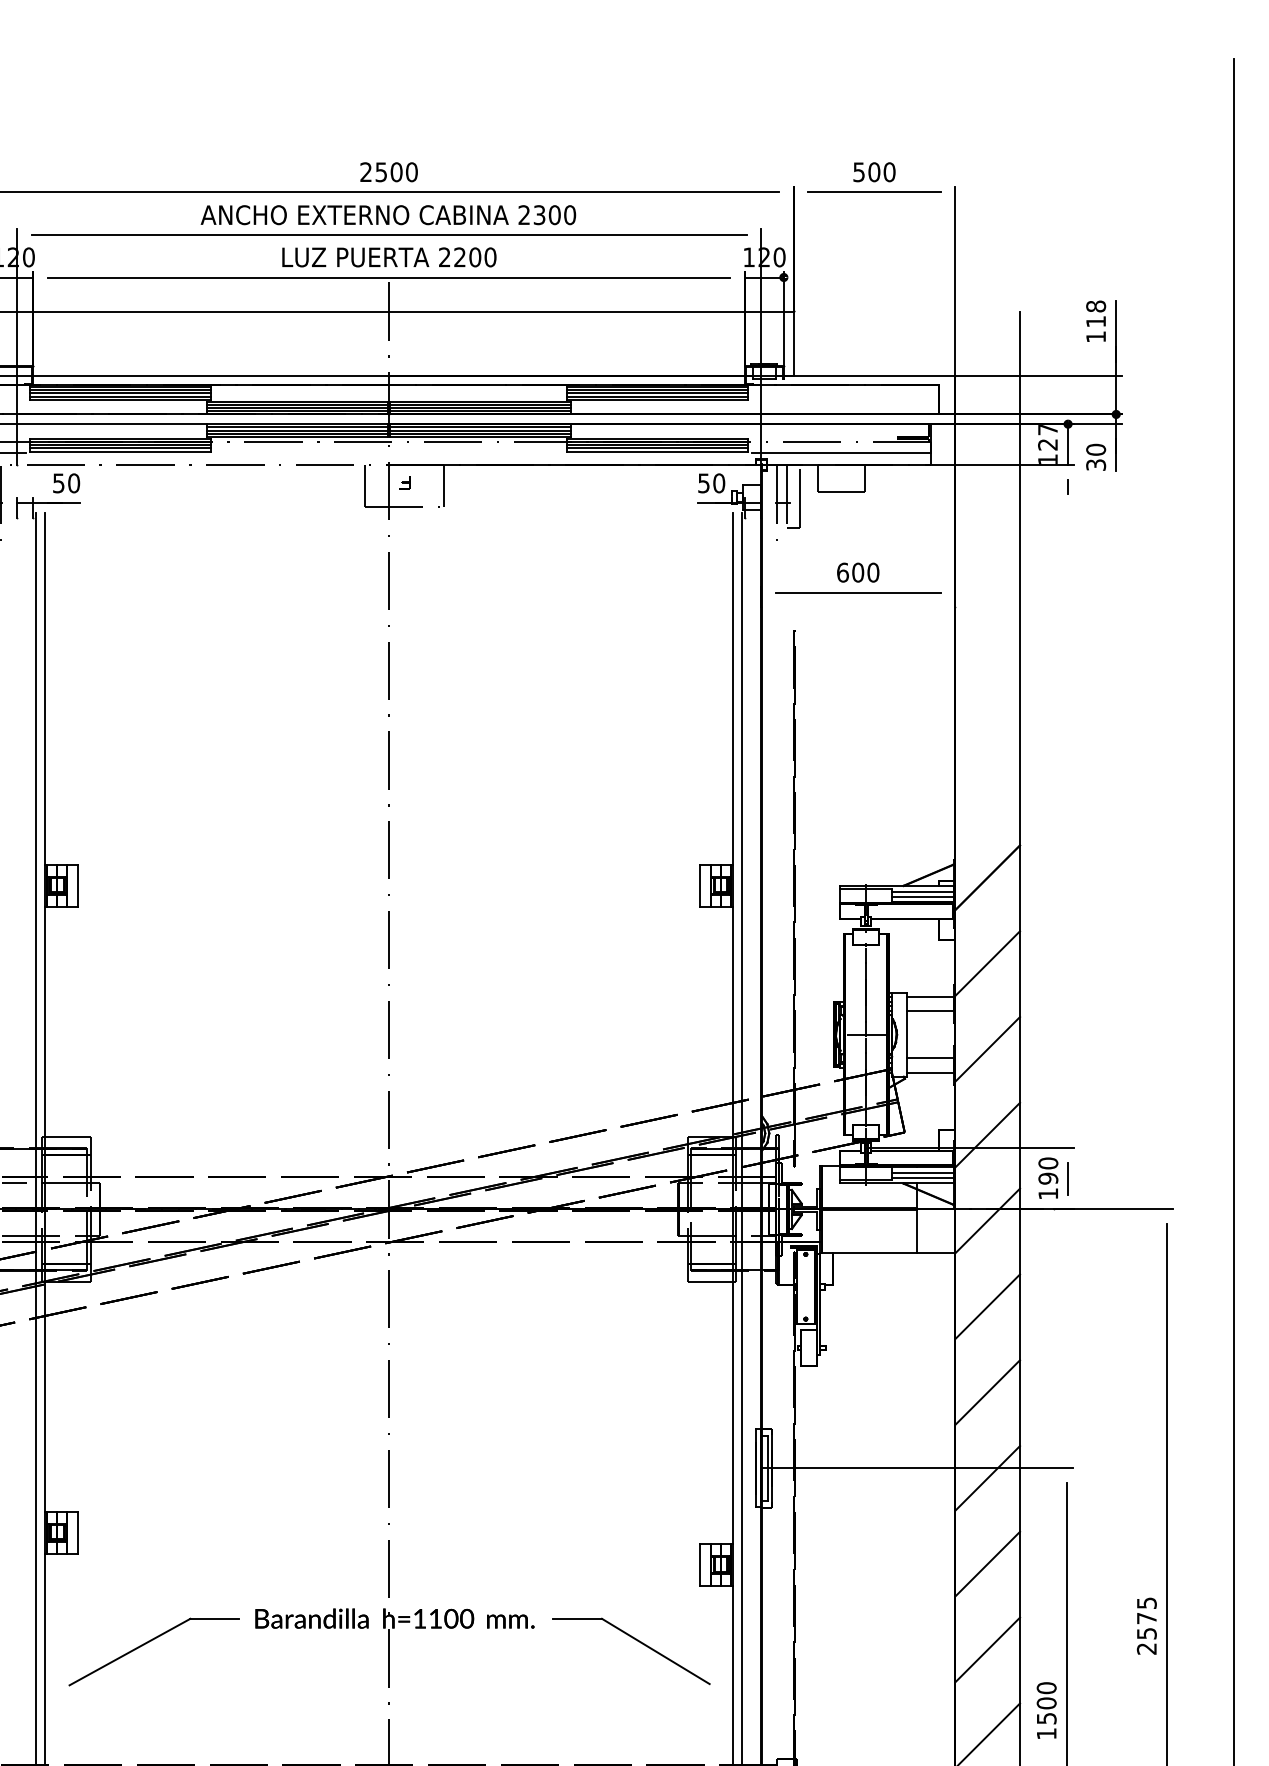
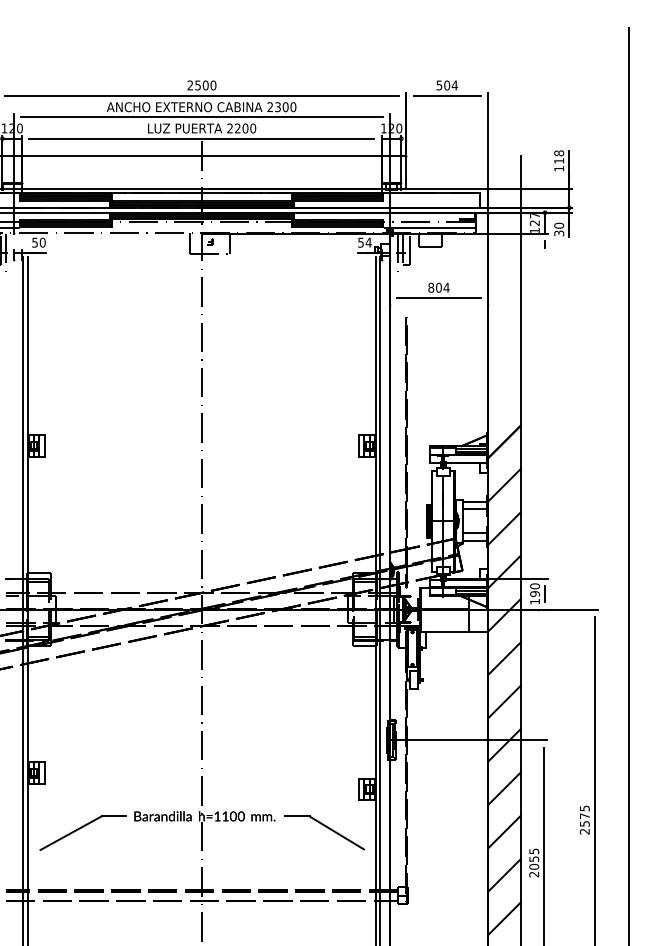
text: (888, 172) -> (454, 85), 500 -> 504
text: (718, 482) -> (368, 242), 50 -> 54
text: (857, 572) -> (438, 287), 600 -> 804
text: (1047, 1710) -> (534, 862), 1500 -> 2055

